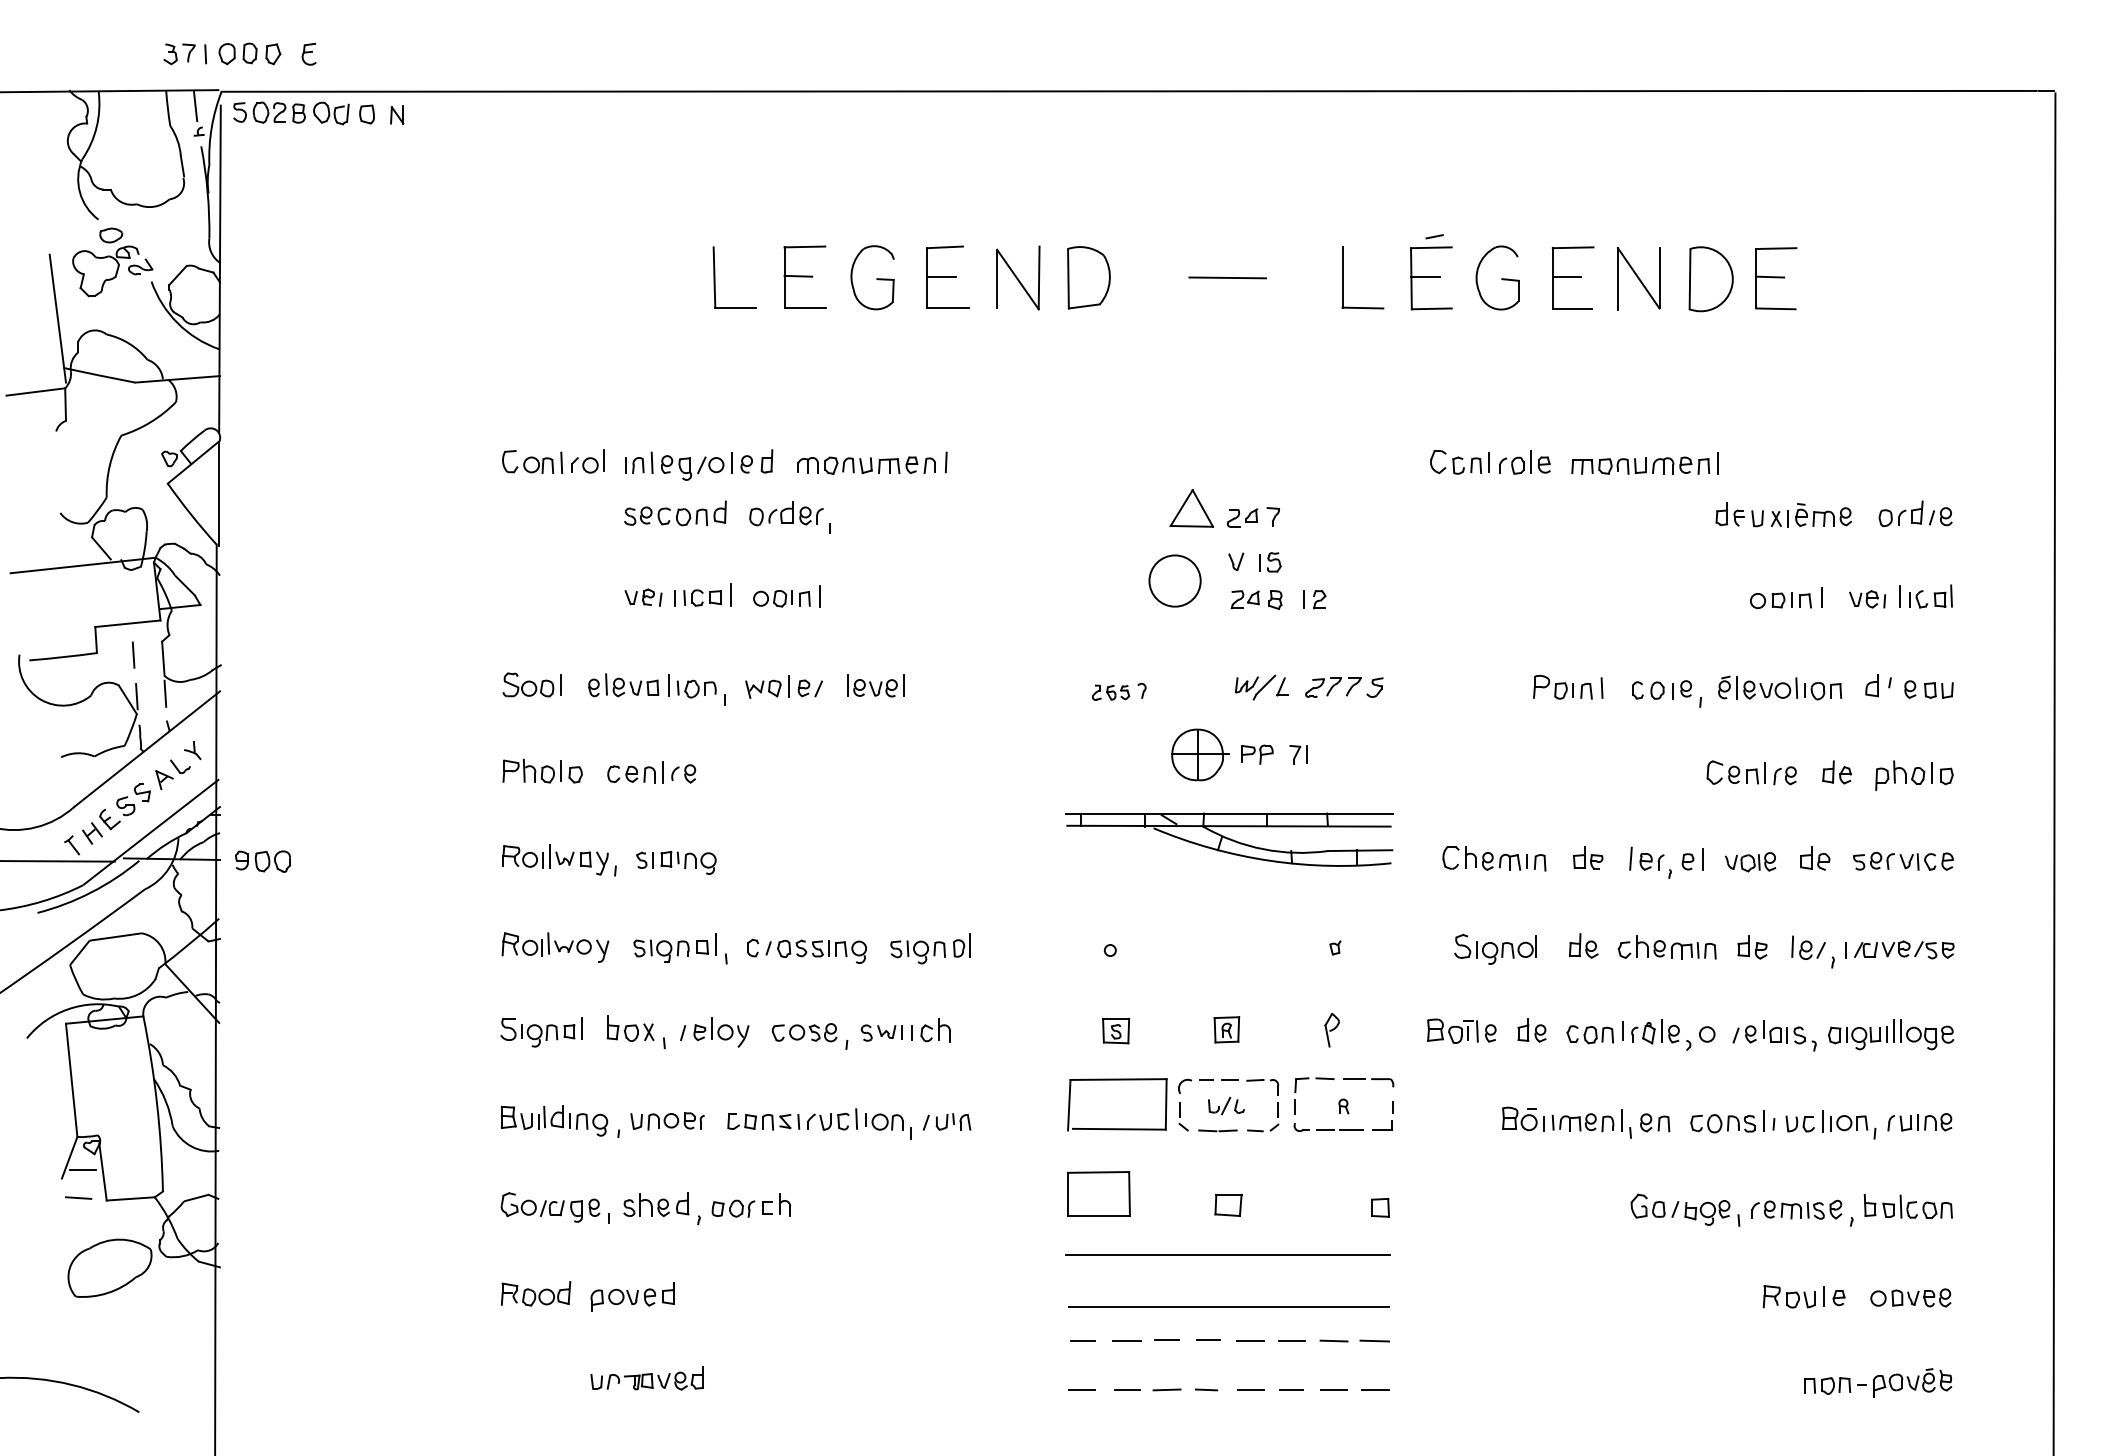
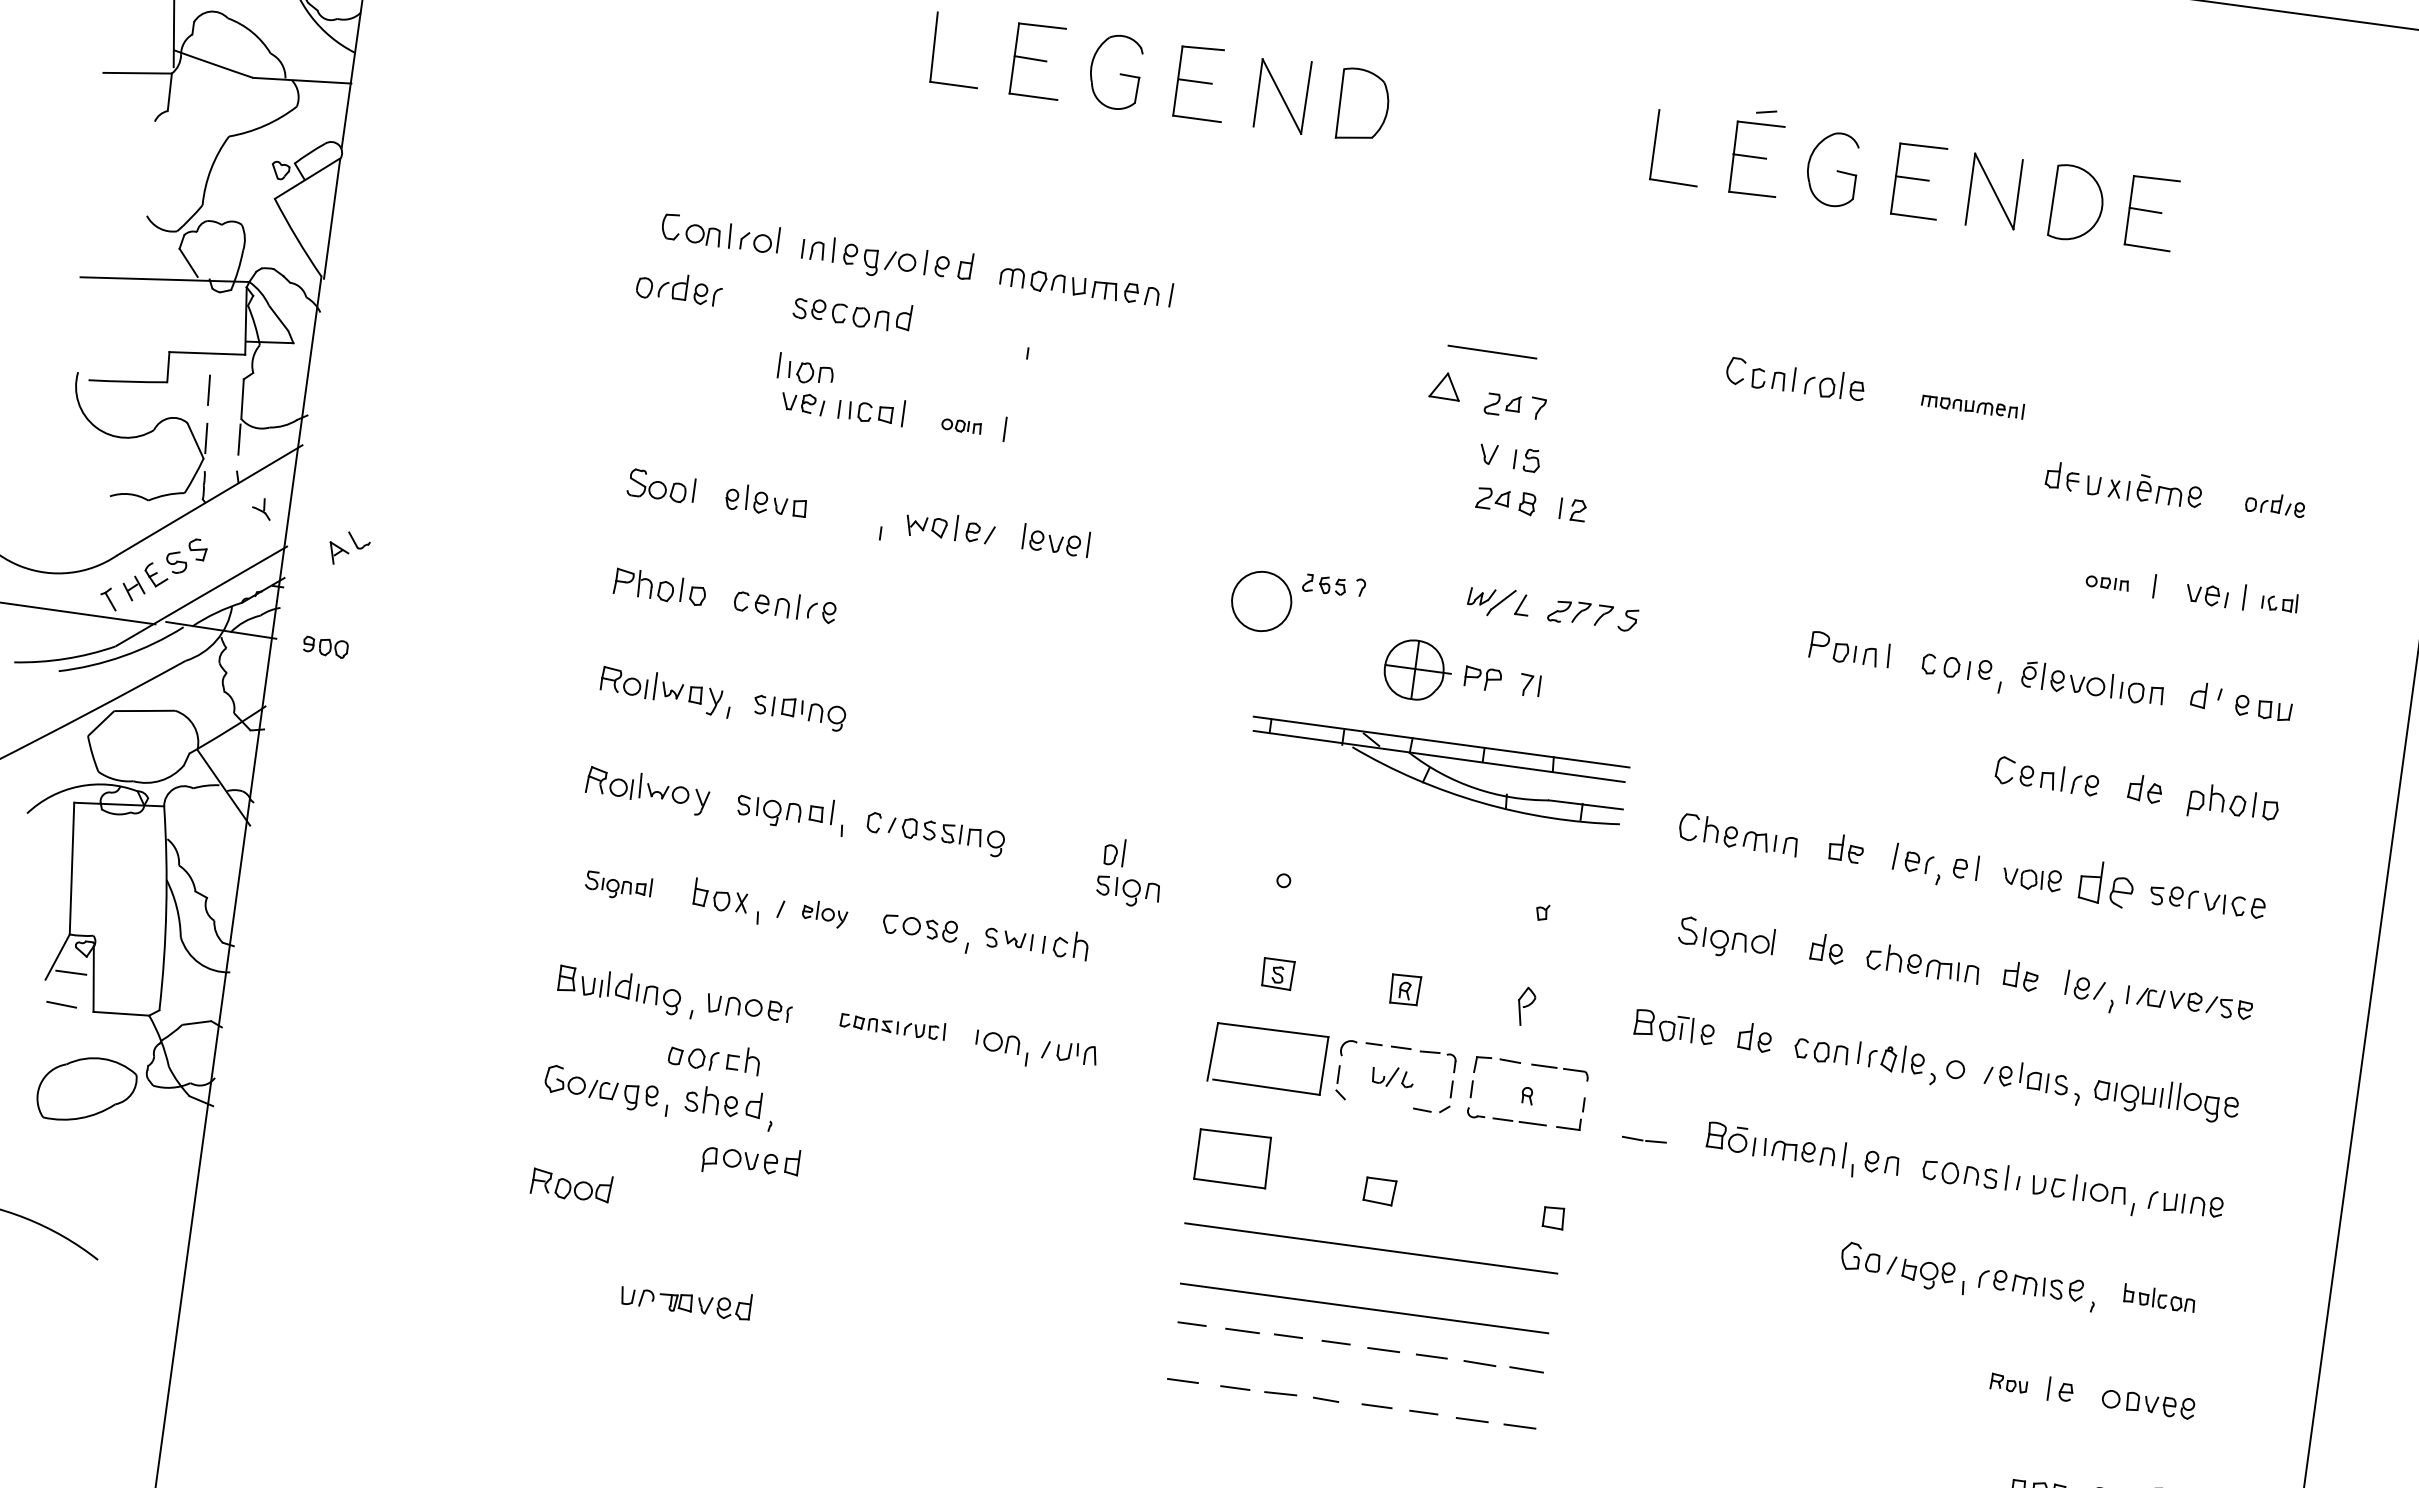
line: (1227, 277) -> (1492, 351), moved
part: (1644, 463) -> (1972, 404), size x0.6
part: (1191, 508) -> (1445, 386), size x0.6
part: (786, 513) -> (679, 288), moved
part: (1915, 513) -> (2275, 504), size x0.7
circle: (1174, 580) -> (1261, 600), moved
part: (1930, 596) -> (2279, 601), size x0.7
part: (781, 598) -> (961, 425), size x0.6
part: (1780, 600) -> (2107, 583), size x0.6
part: (692, 686) -> (806, 369), moved
part: (172, 774) -> (348, 548), moved
part: (1815, 858) -> (2107, 884), size x1.6
part: (263, 861) -> (326, 647), size x0.7
part: (917, 952) -> (1127, 892), moved
part: (541, 1032) -> (618, 886), size x0.7
part: (721, 1032) -> (824, 914), size x0.7
part: (792, 1119) -> (892, 1025), size x0.7
line: (1217, 1130) -> (1643, 1139), moved
part: (751, 1205) -> (714, 1057), moved
part: (1907, 1206) -> (2158, 1298), size x0.7
part: (632, 1296) -> (750, 1160), moved
part: (1788, 1296) -> (2008, 1382), size x0.6

